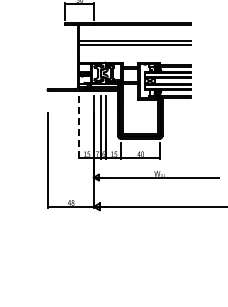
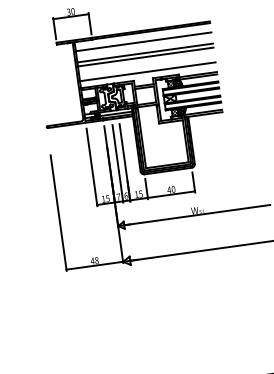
line: (134, 32) -> (143, 42), added
line: (134, 56) -> (147, 71), added
line: (79, 127) -> (92, 167), dashed -> solid

